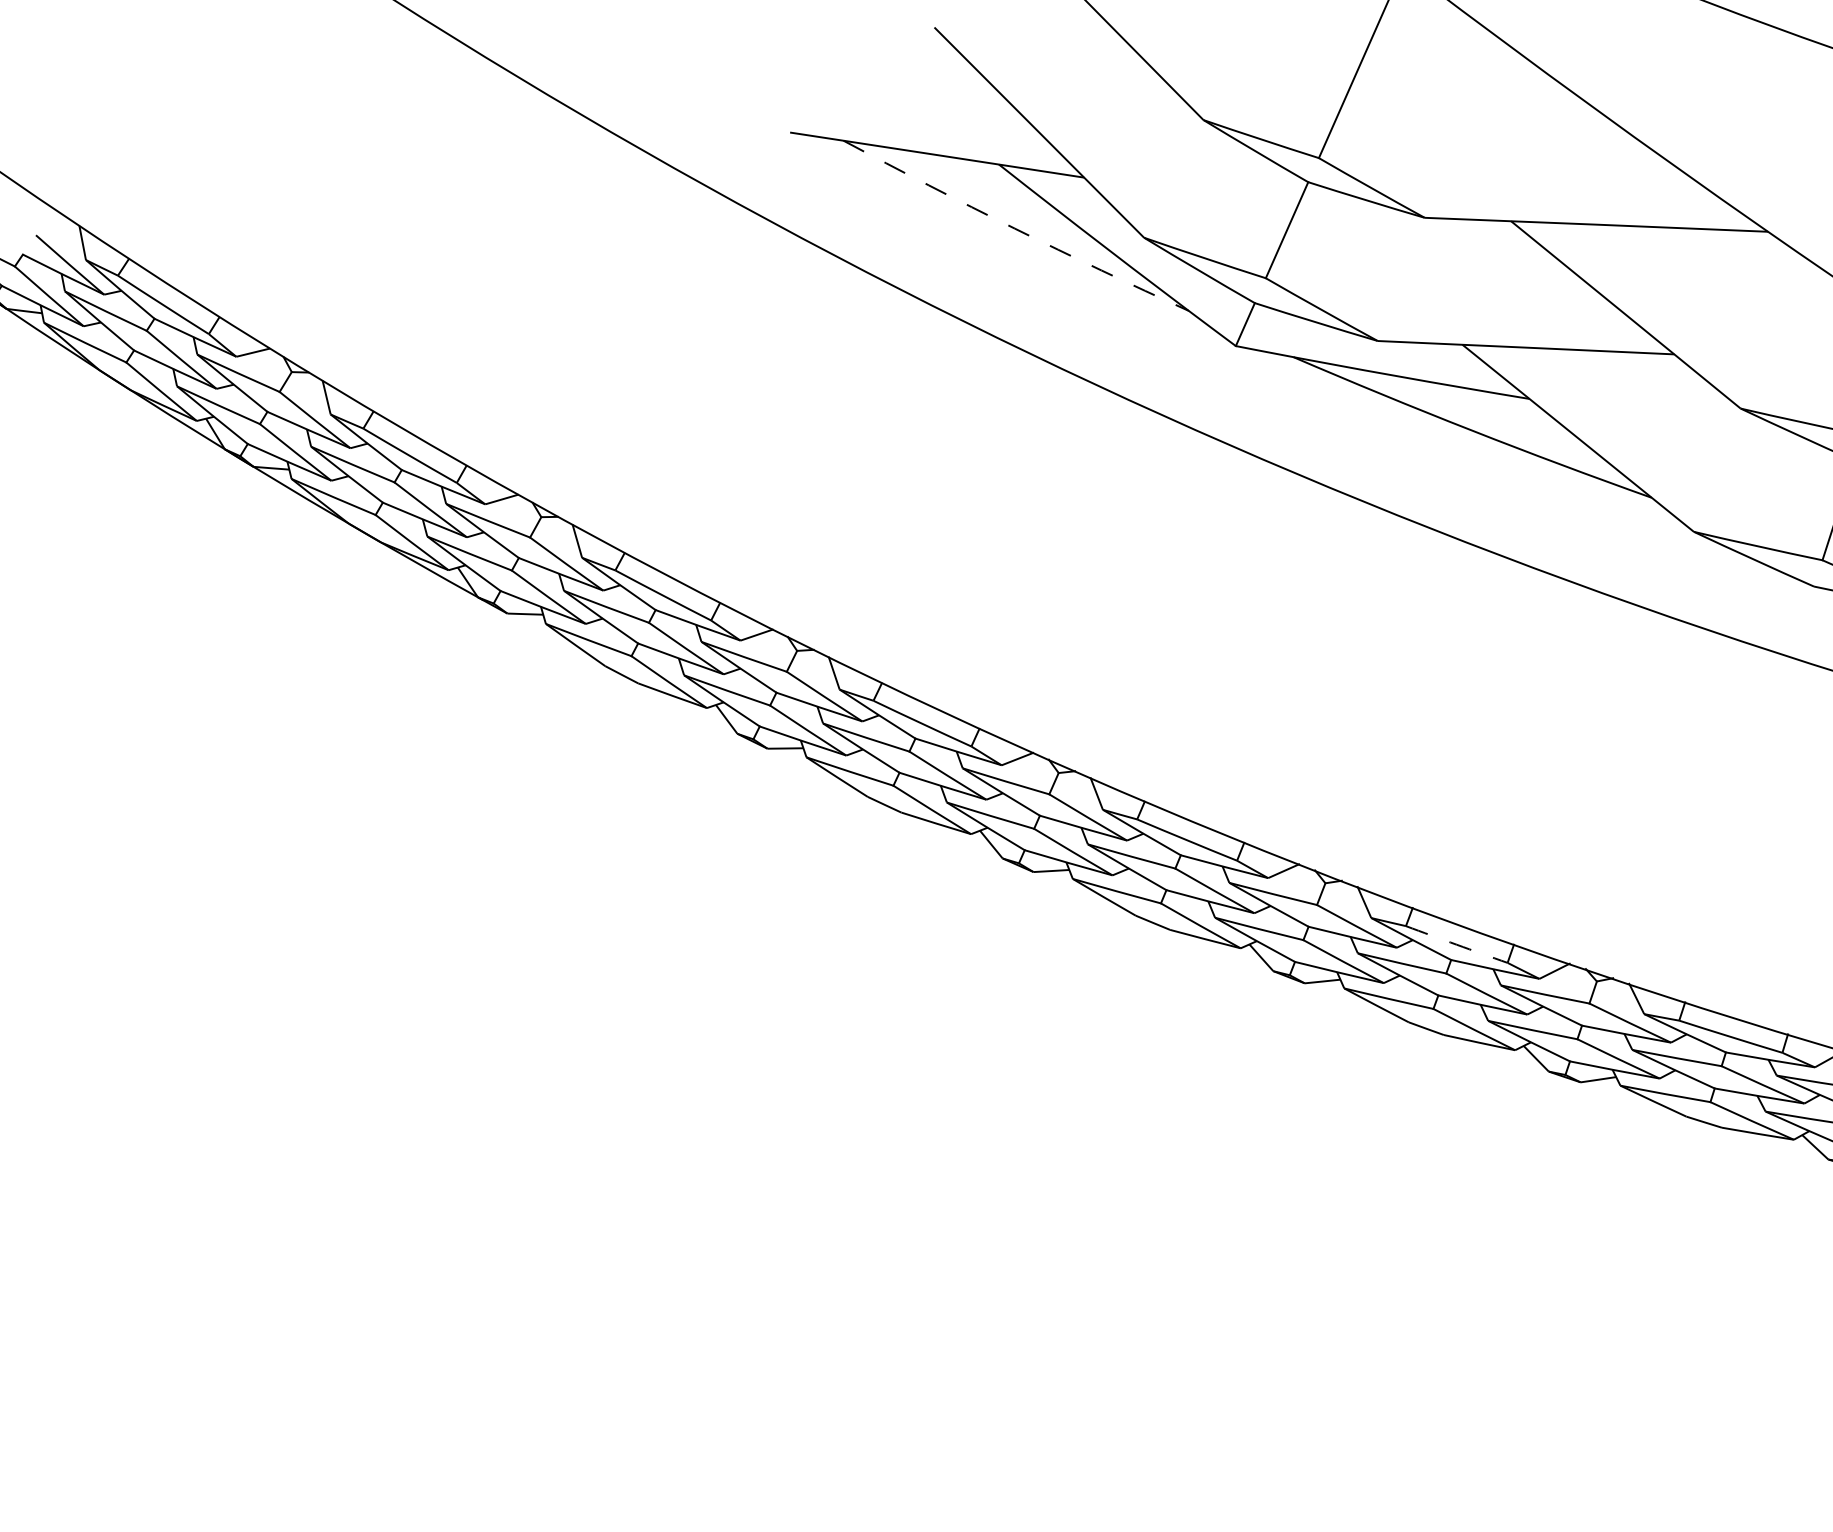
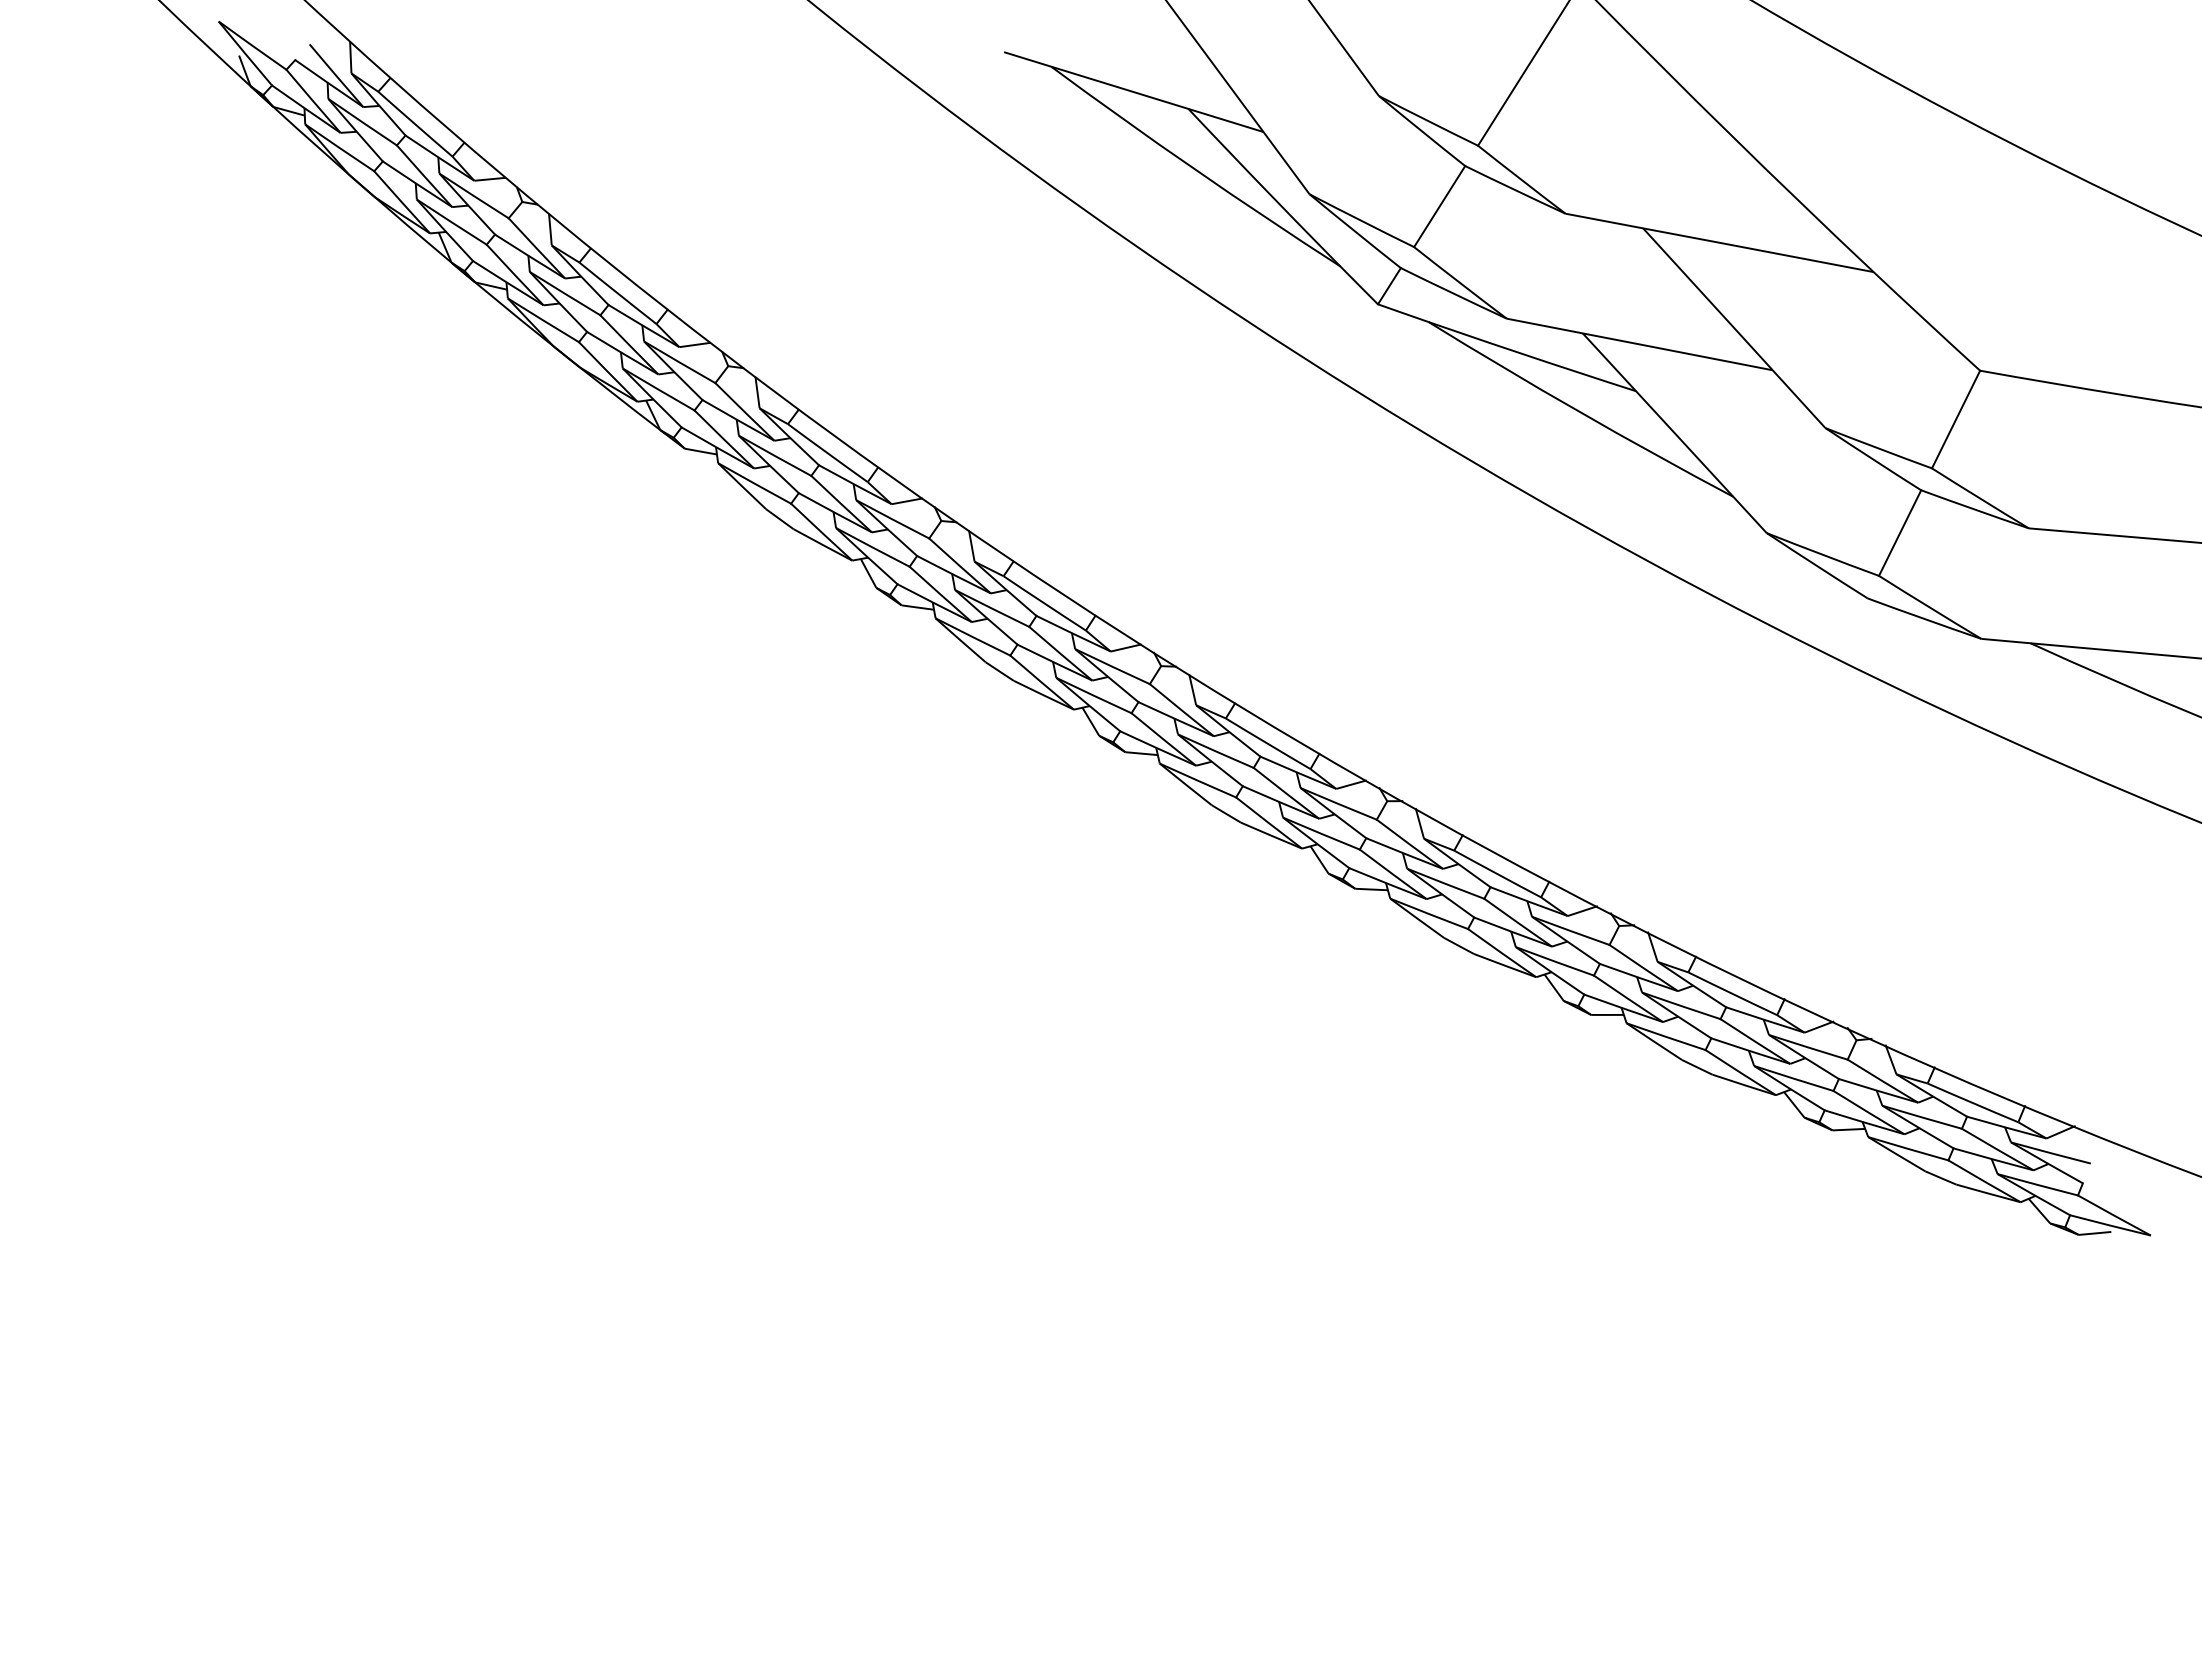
arc: (1015, 228) -> (1194, 168), dashed -> solid
arc: (1456, 945) -> (1497, 874), dashed -> solid

